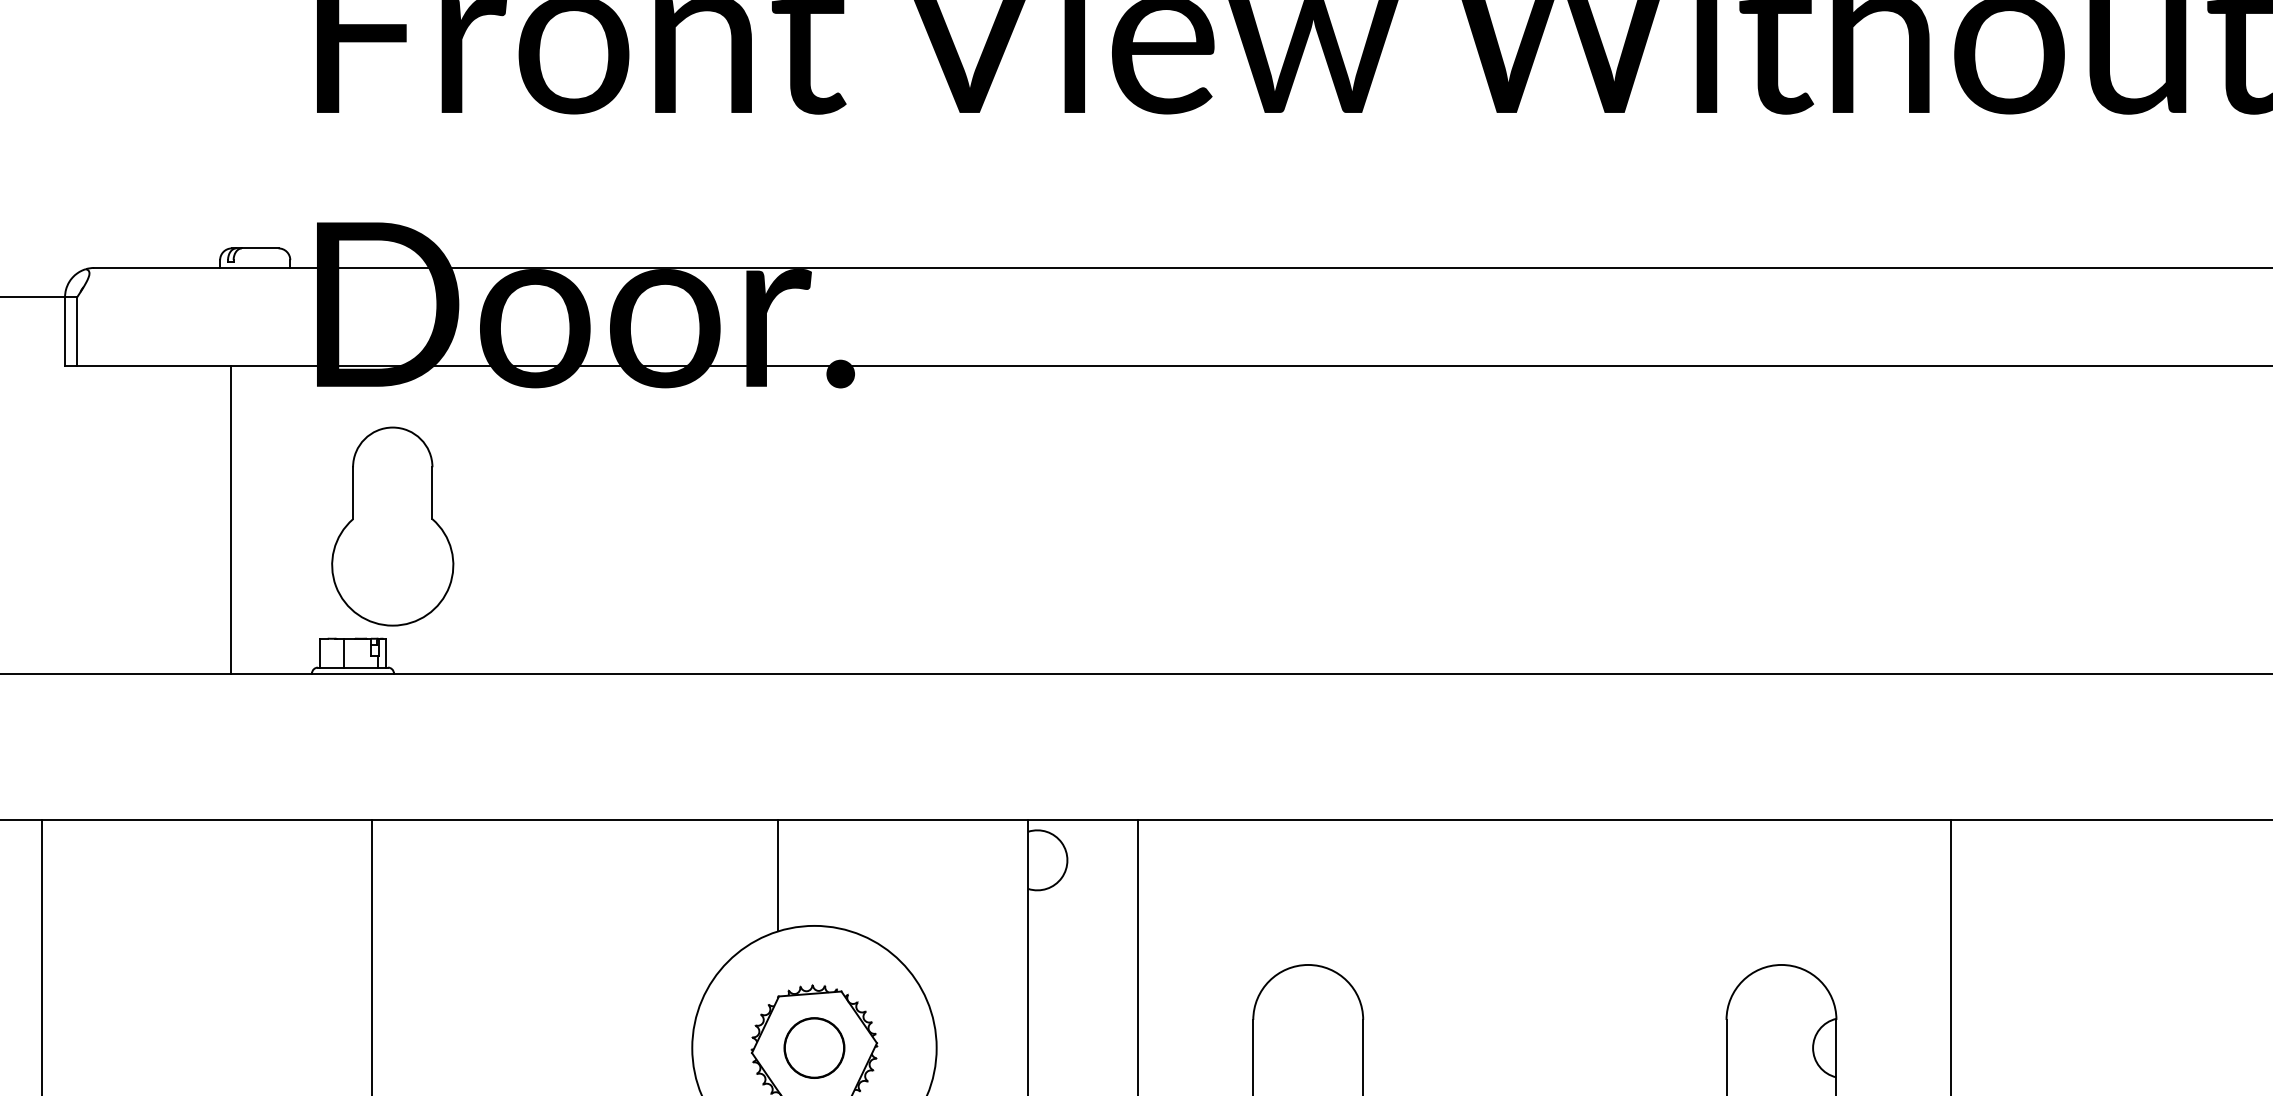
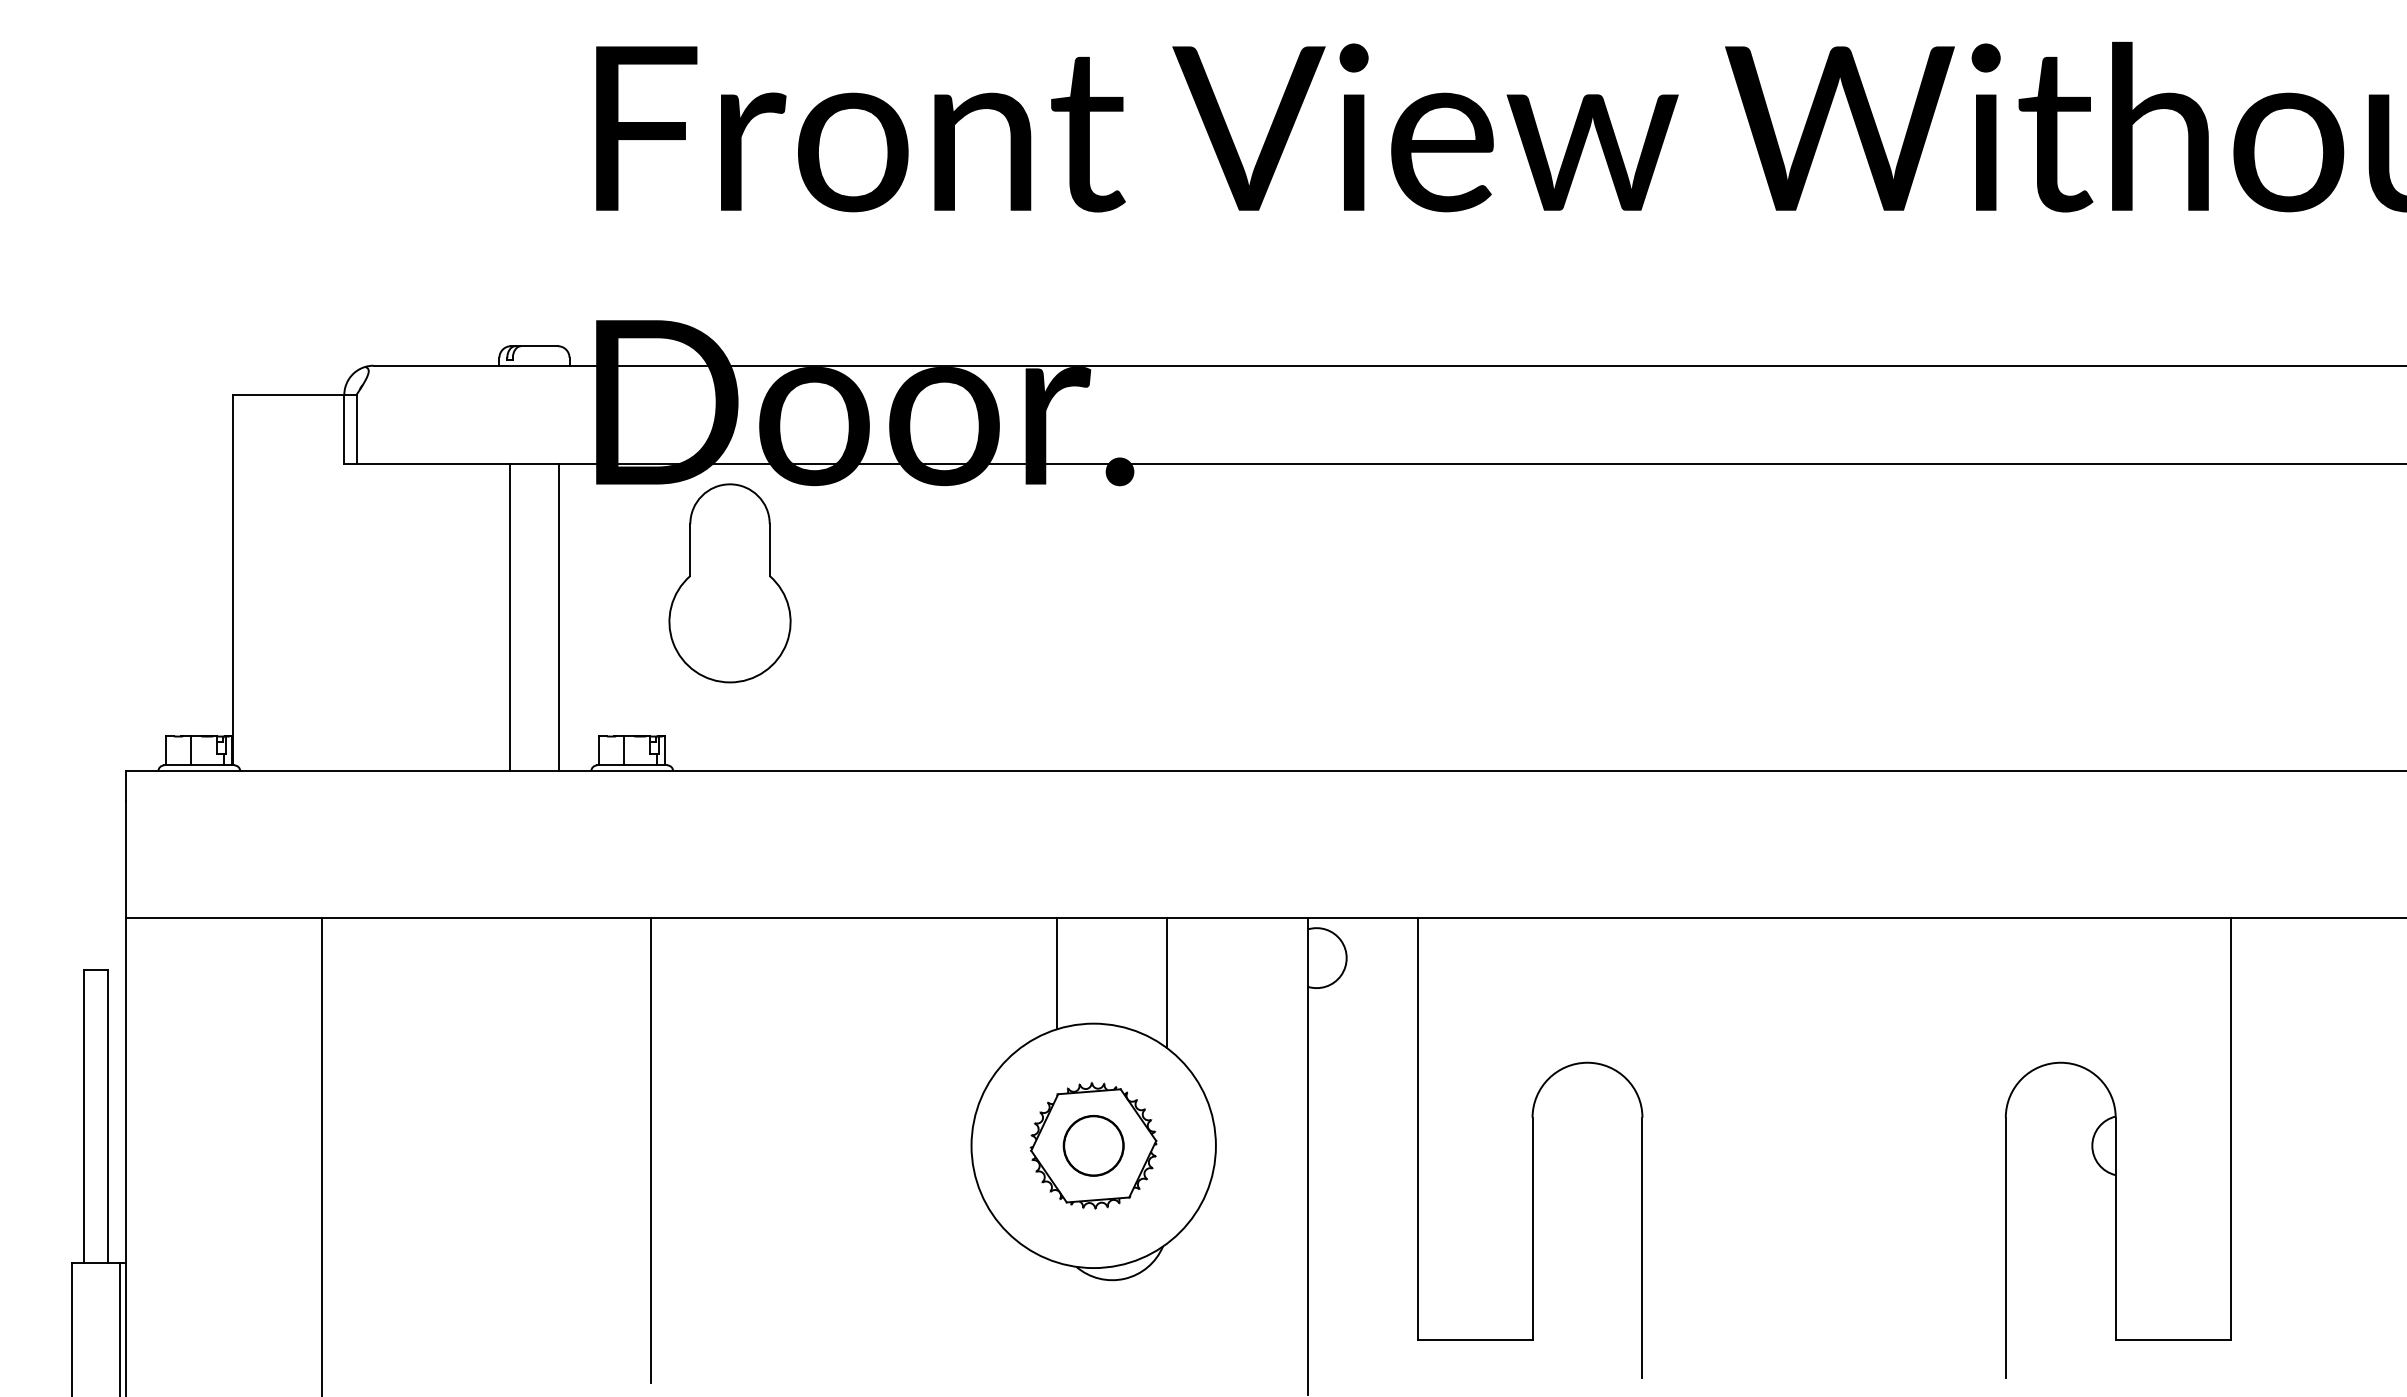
line: (279, 519) -> (558, 617), added
part: (392, 526) -> (729, 583), moved
line: (888, 885) -> (1167, 983), added

